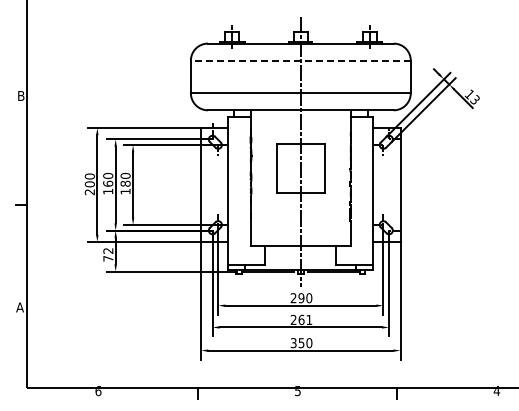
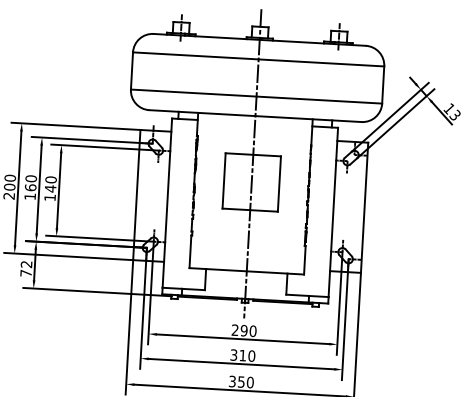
line: (300, 60) -> (258, 59), dashed -> solid
text: (125, 183) -> (50, 188), 180 -> 140
text: (301, 319) -> (242, 355), 261 -> 310

